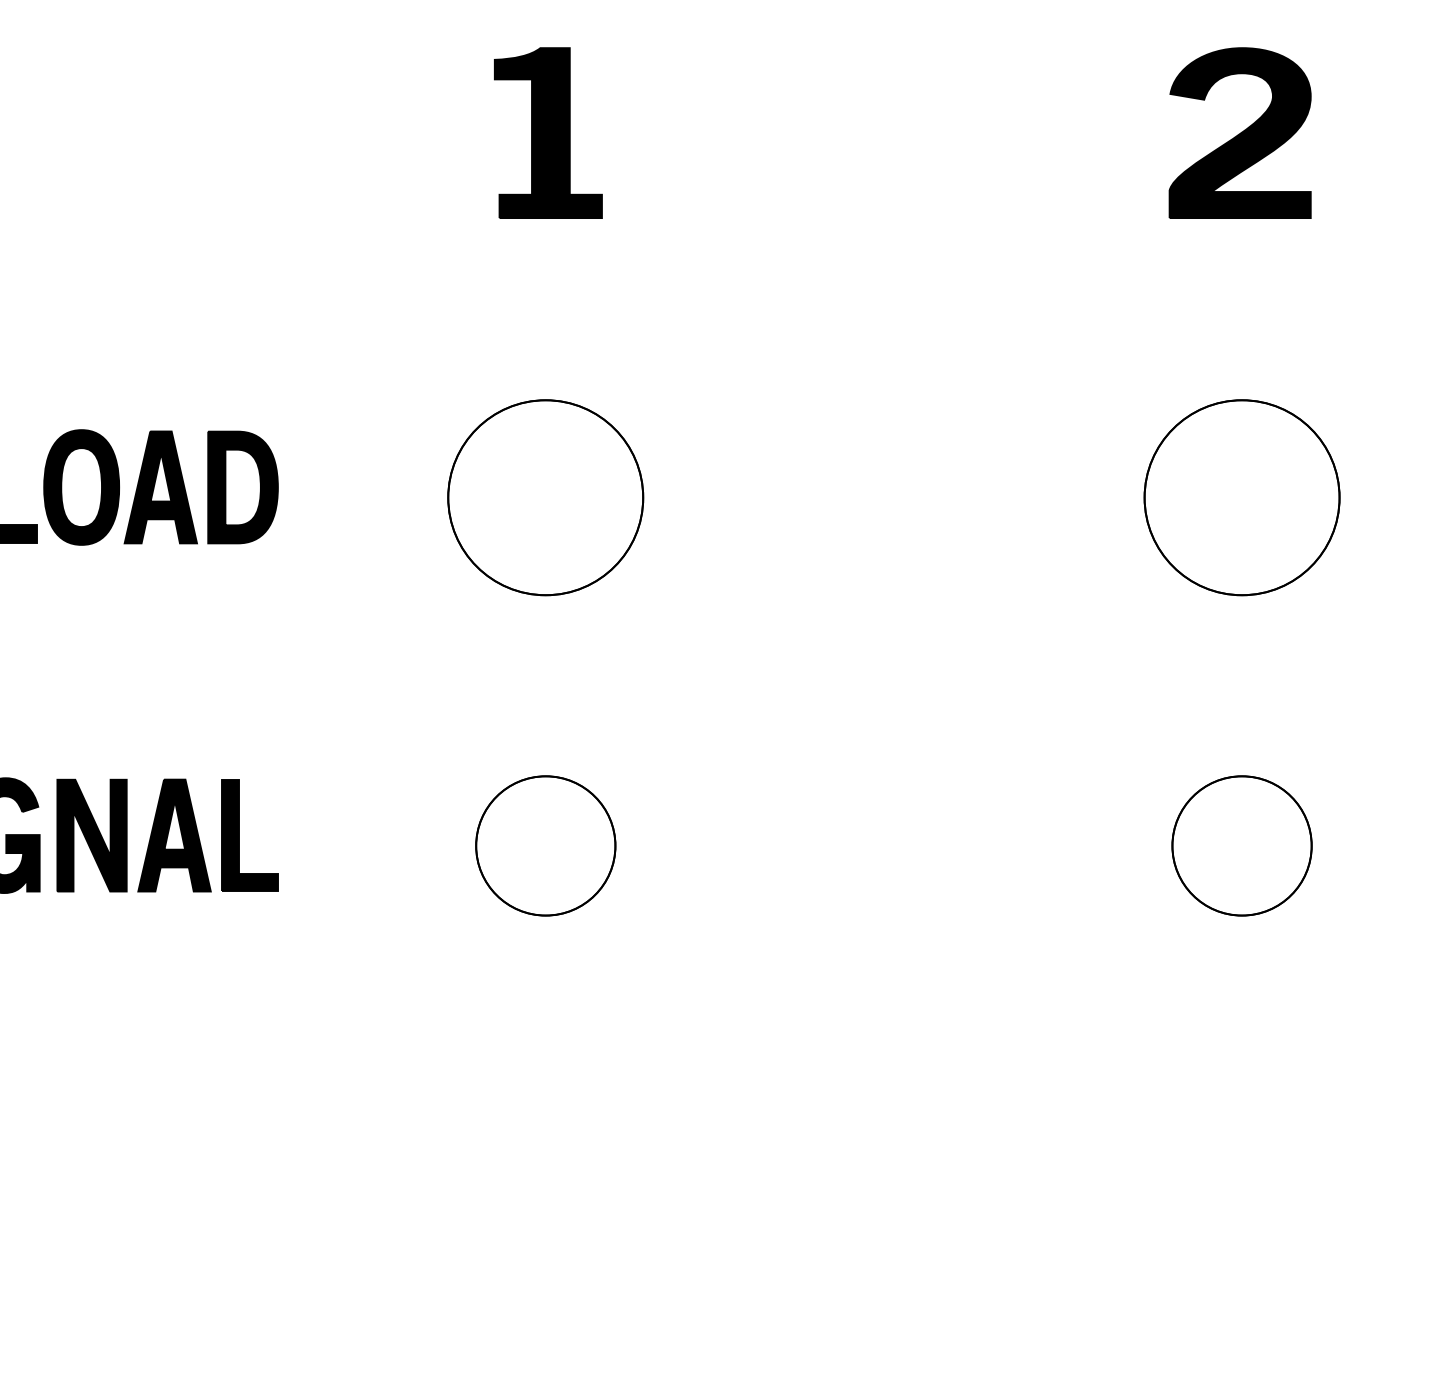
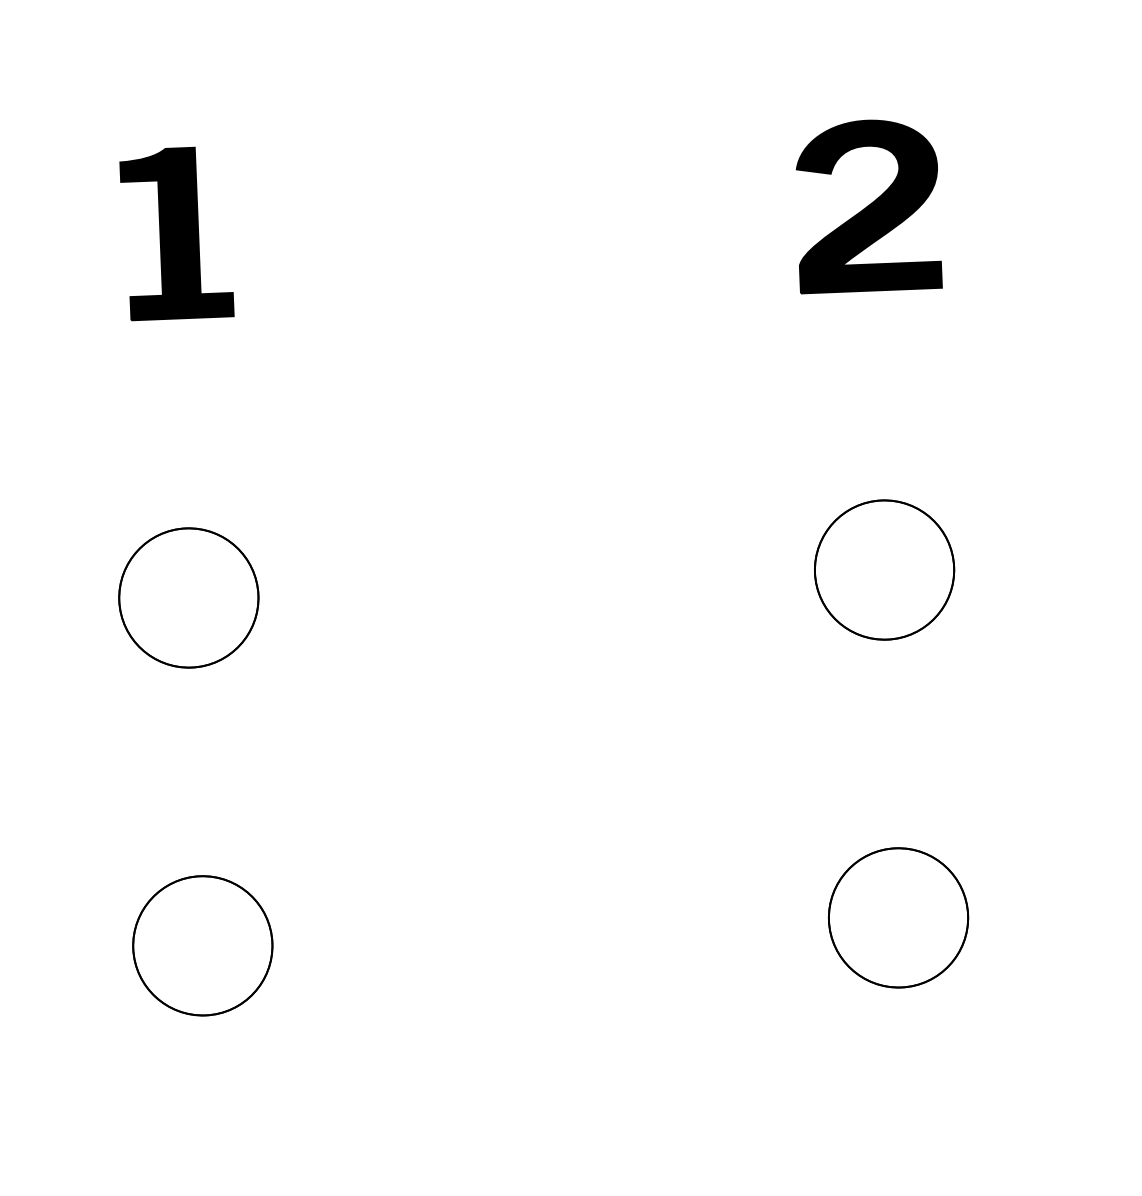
part: (545, 497) -> (188, 597), size x0.71
part: (1241, 497) -> (883, 569), size x0.71

